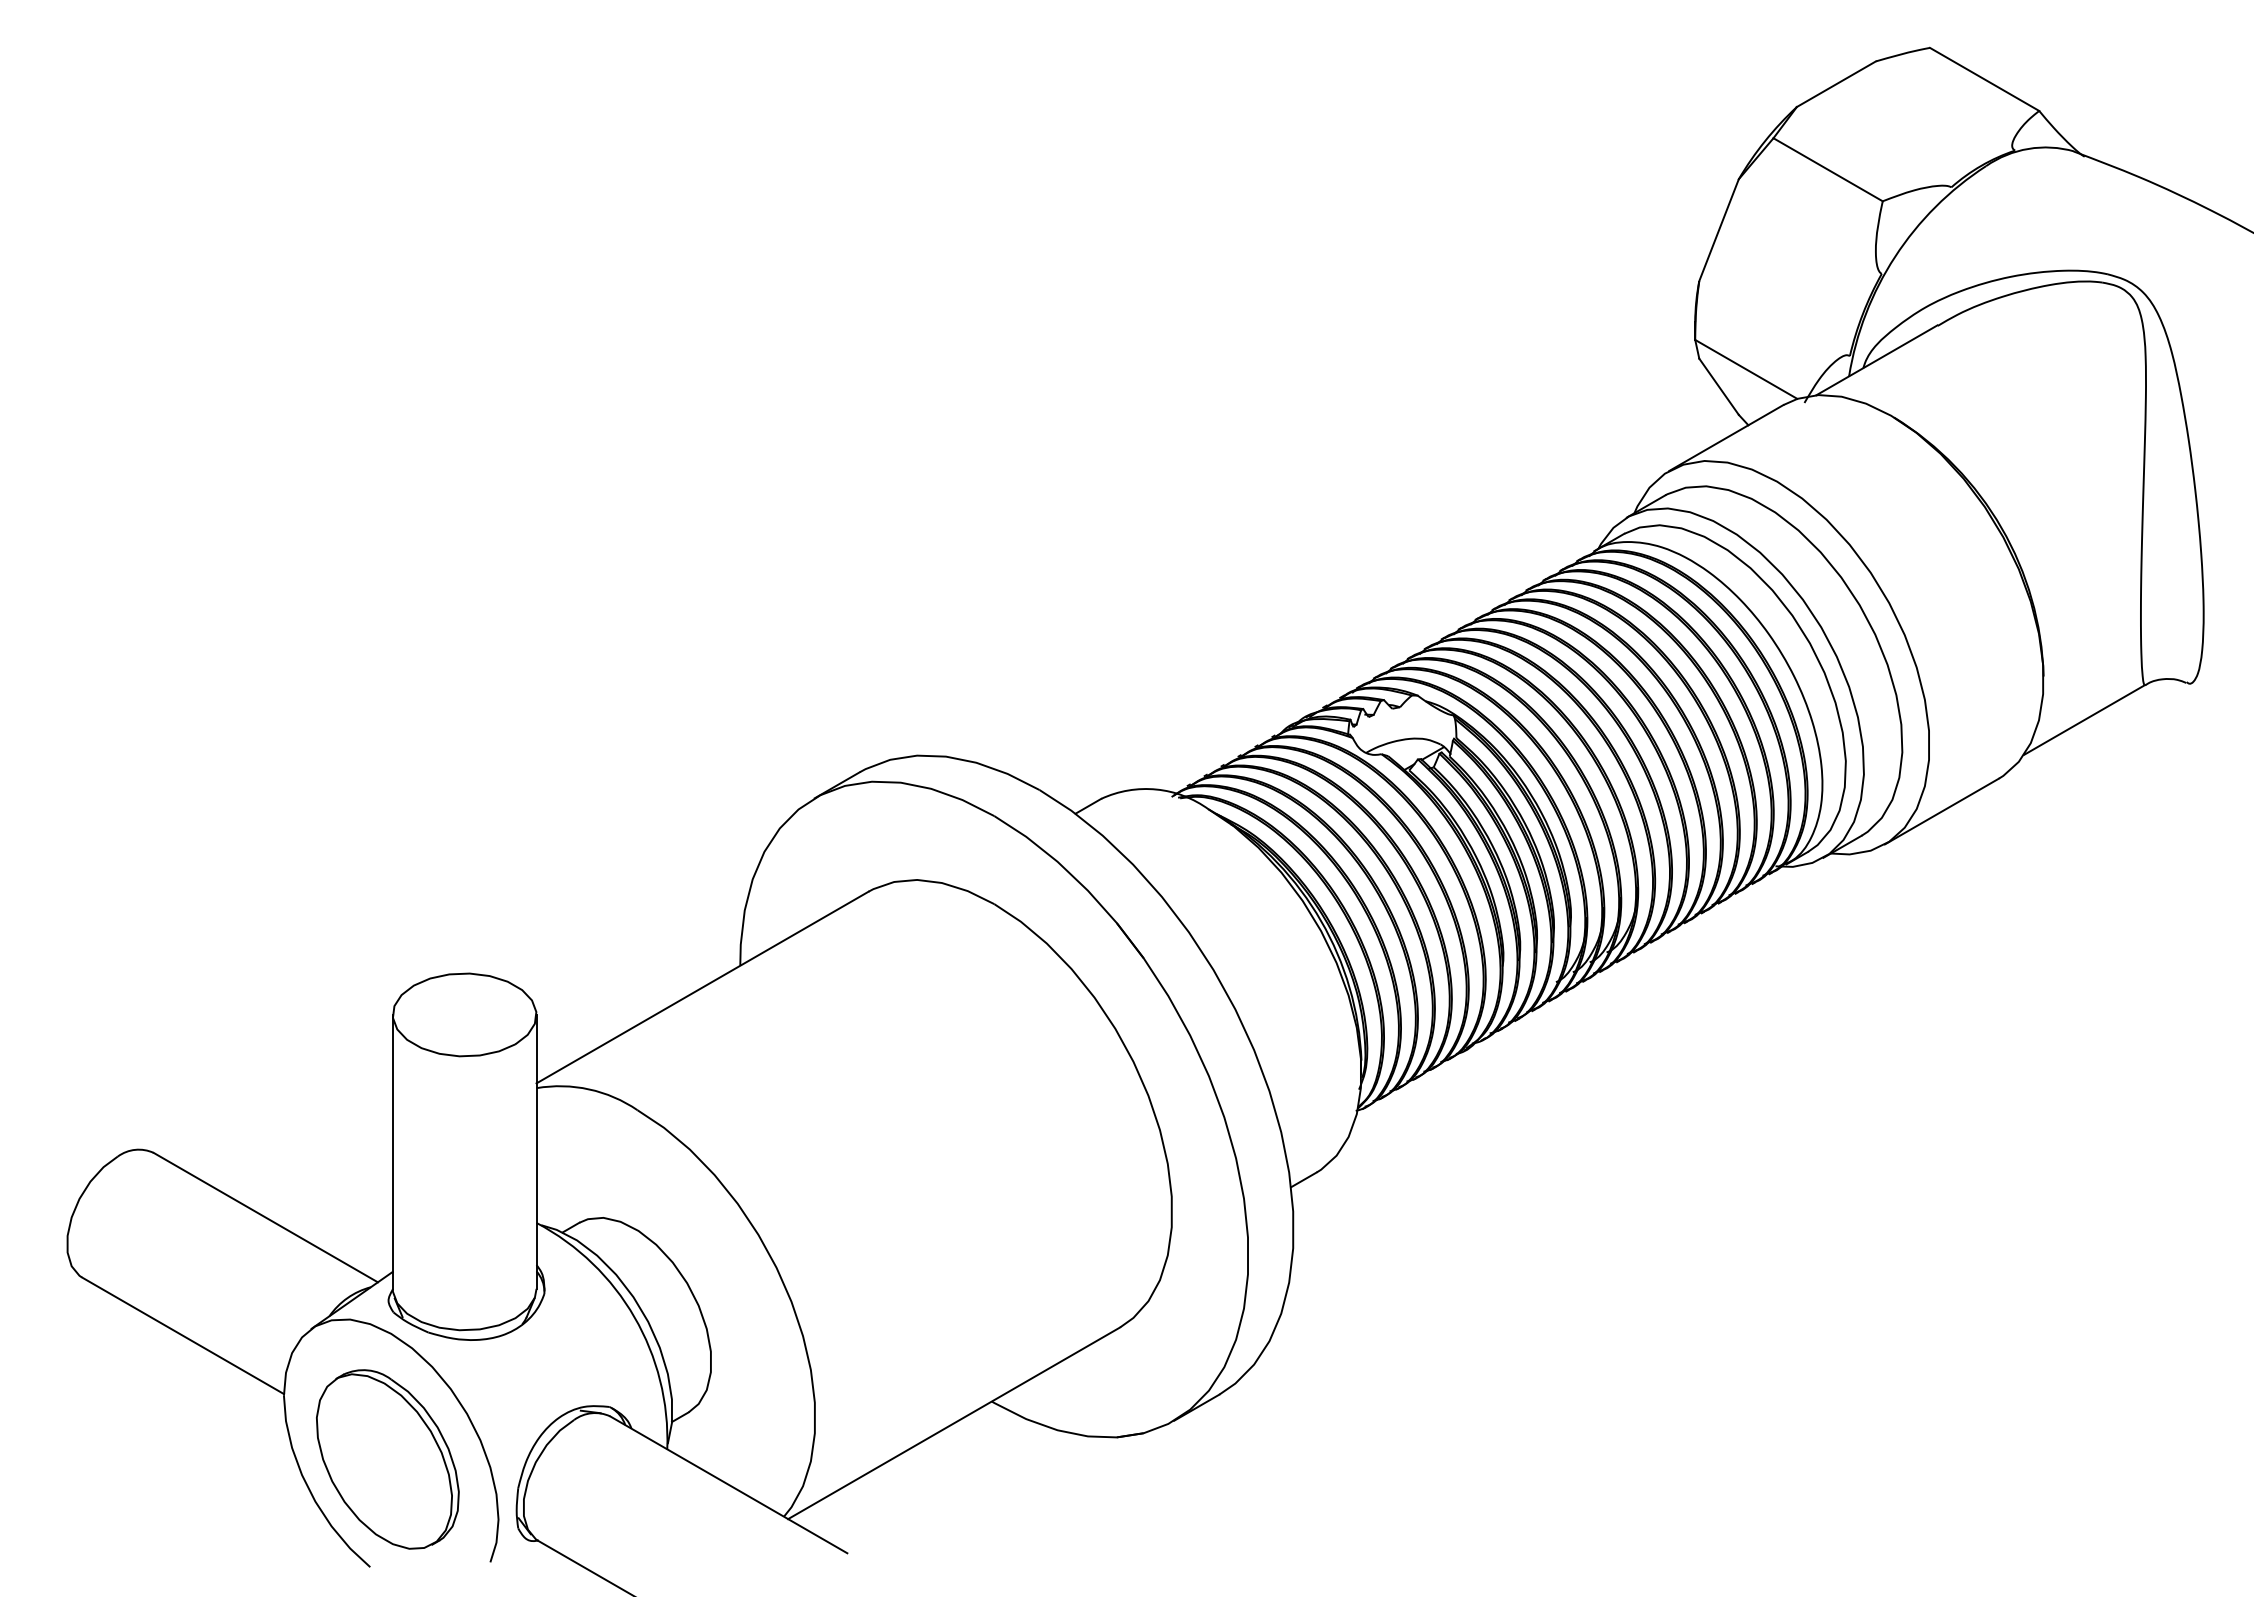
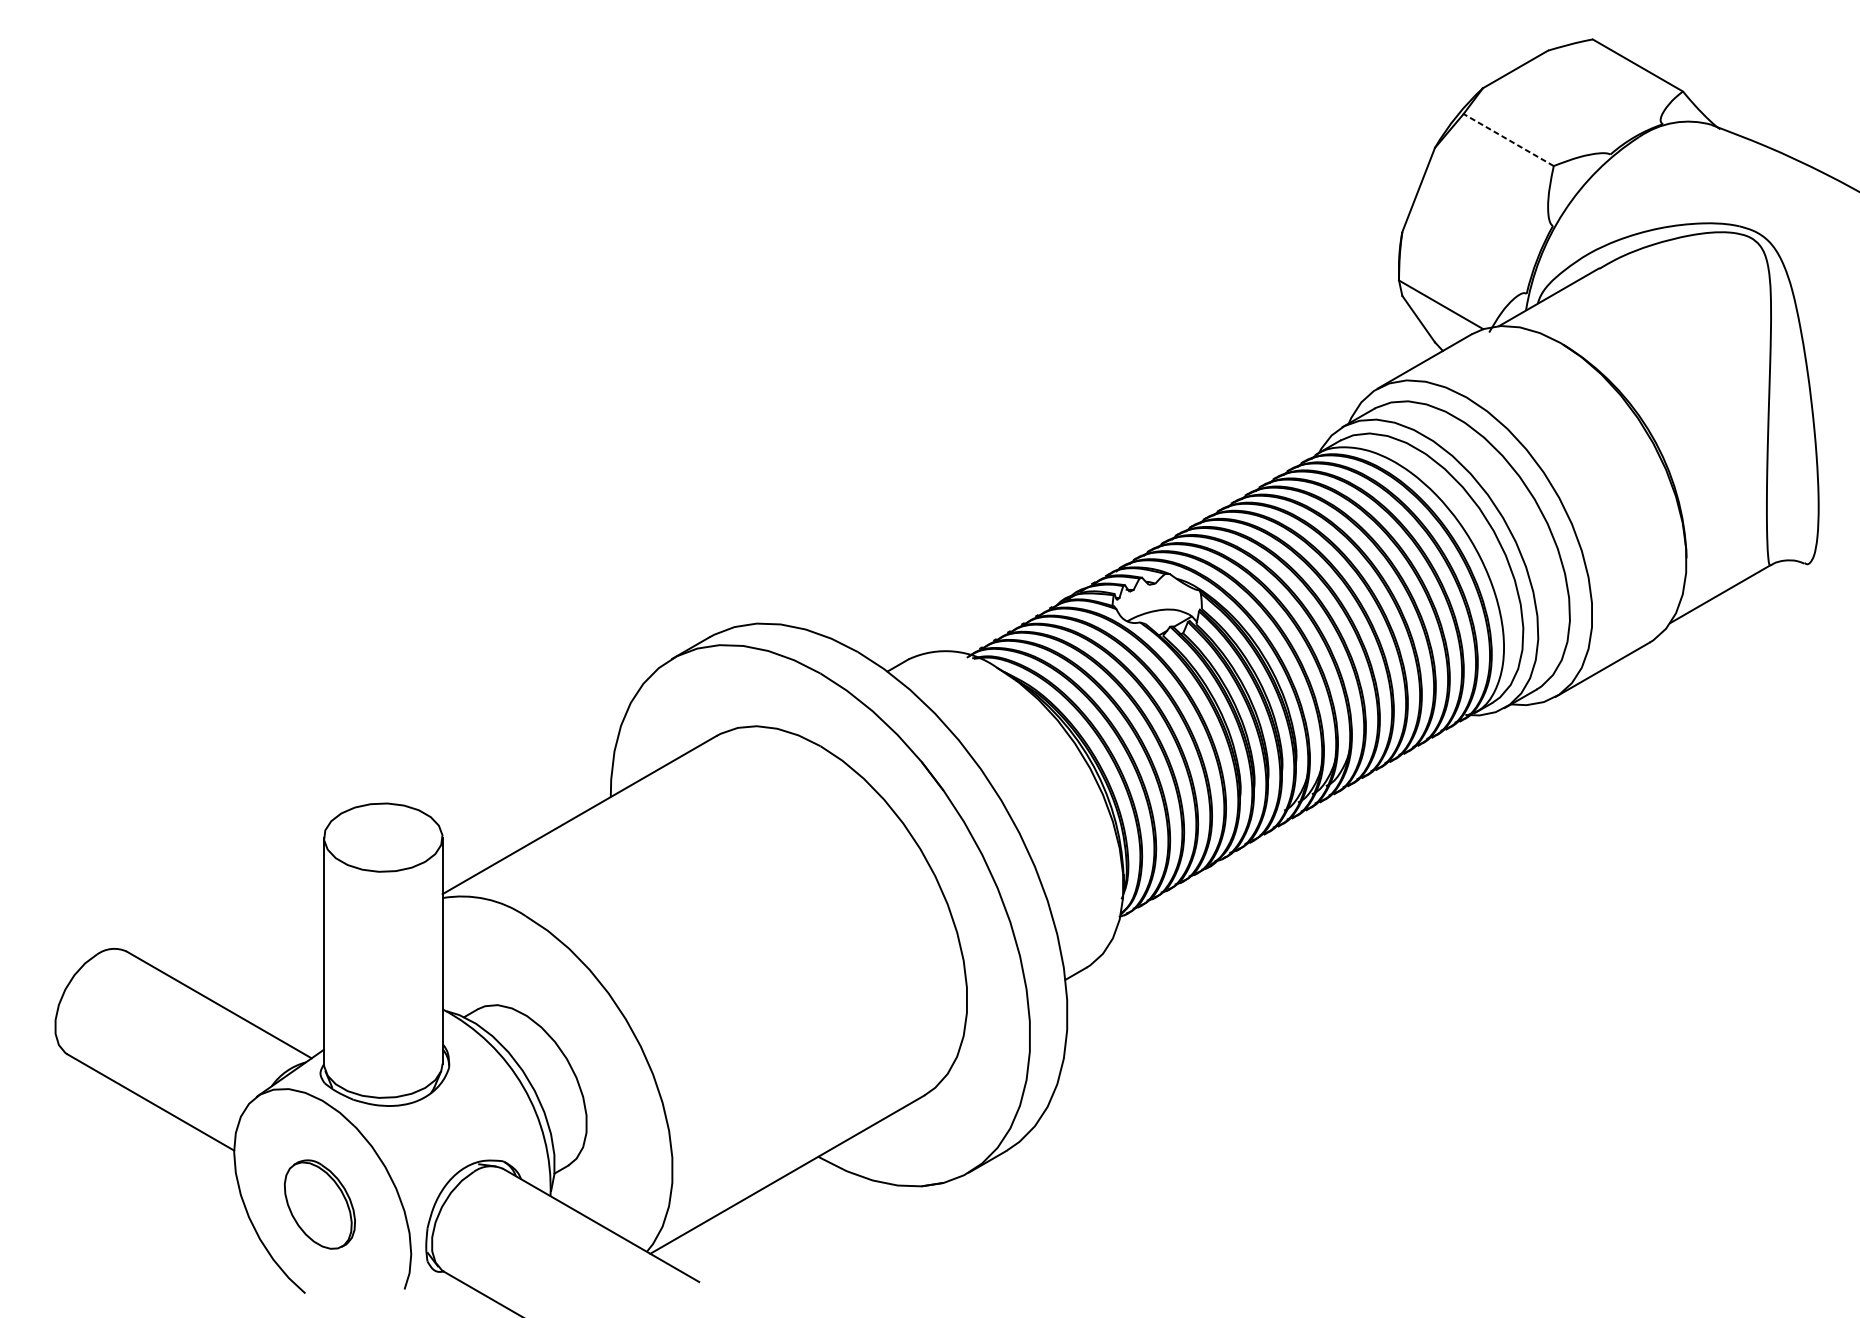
line: (1827, 169) -> (1508, 139), solid -> dashed
part: (387, 1459) -> (319, 1204), size x0.6

